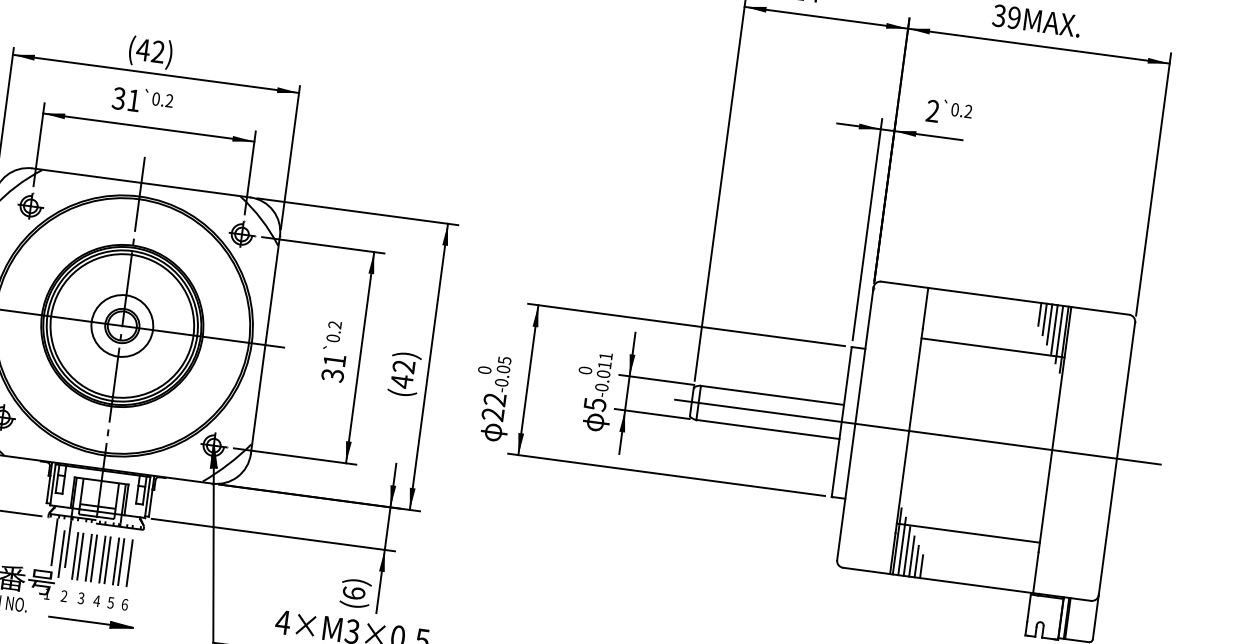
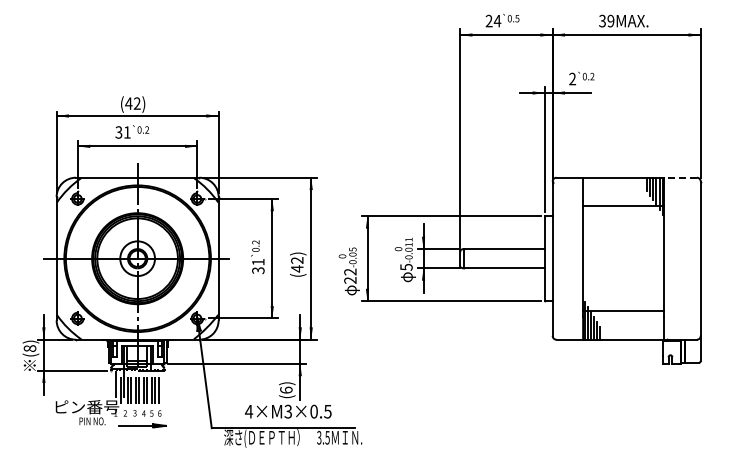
line: (1100, 310) -> (680, 177), solid -> dashed
line: (916, 431) -> (587, 258), removed

